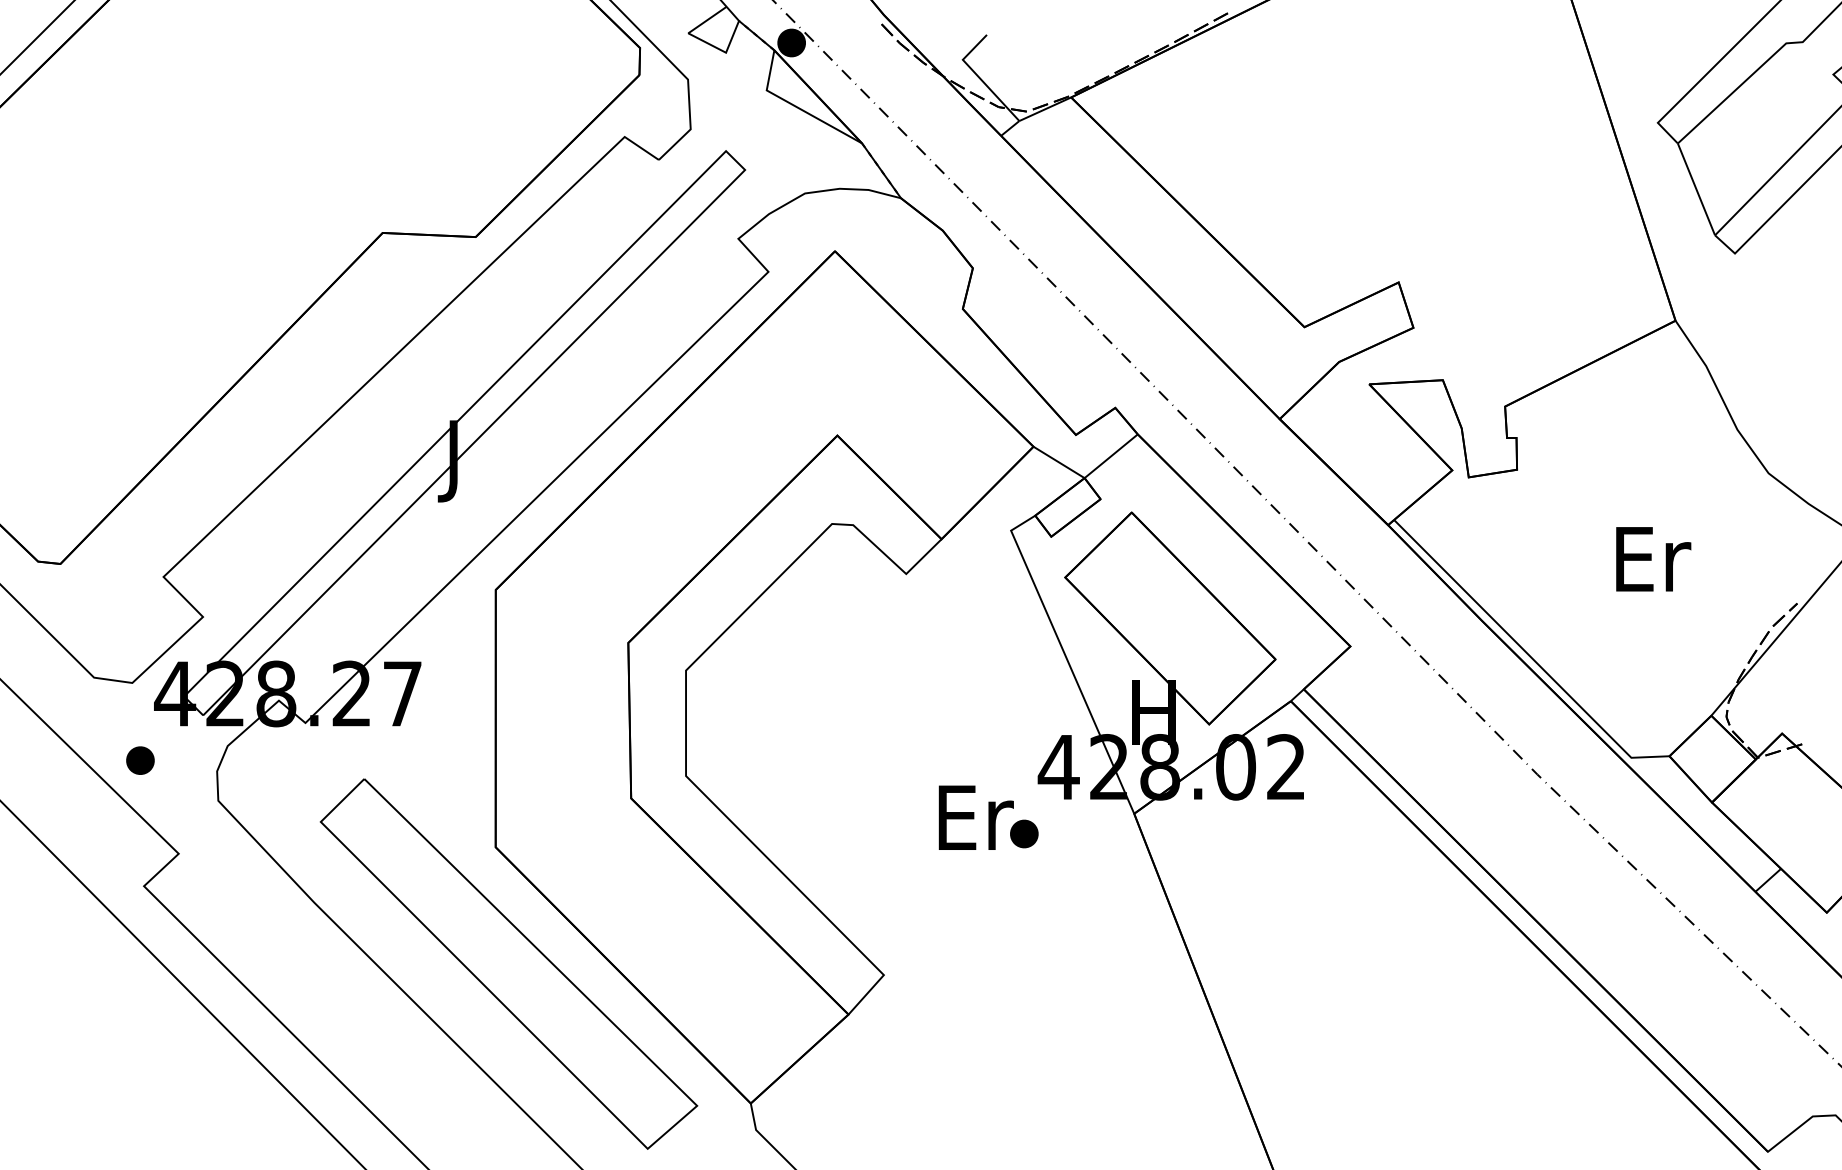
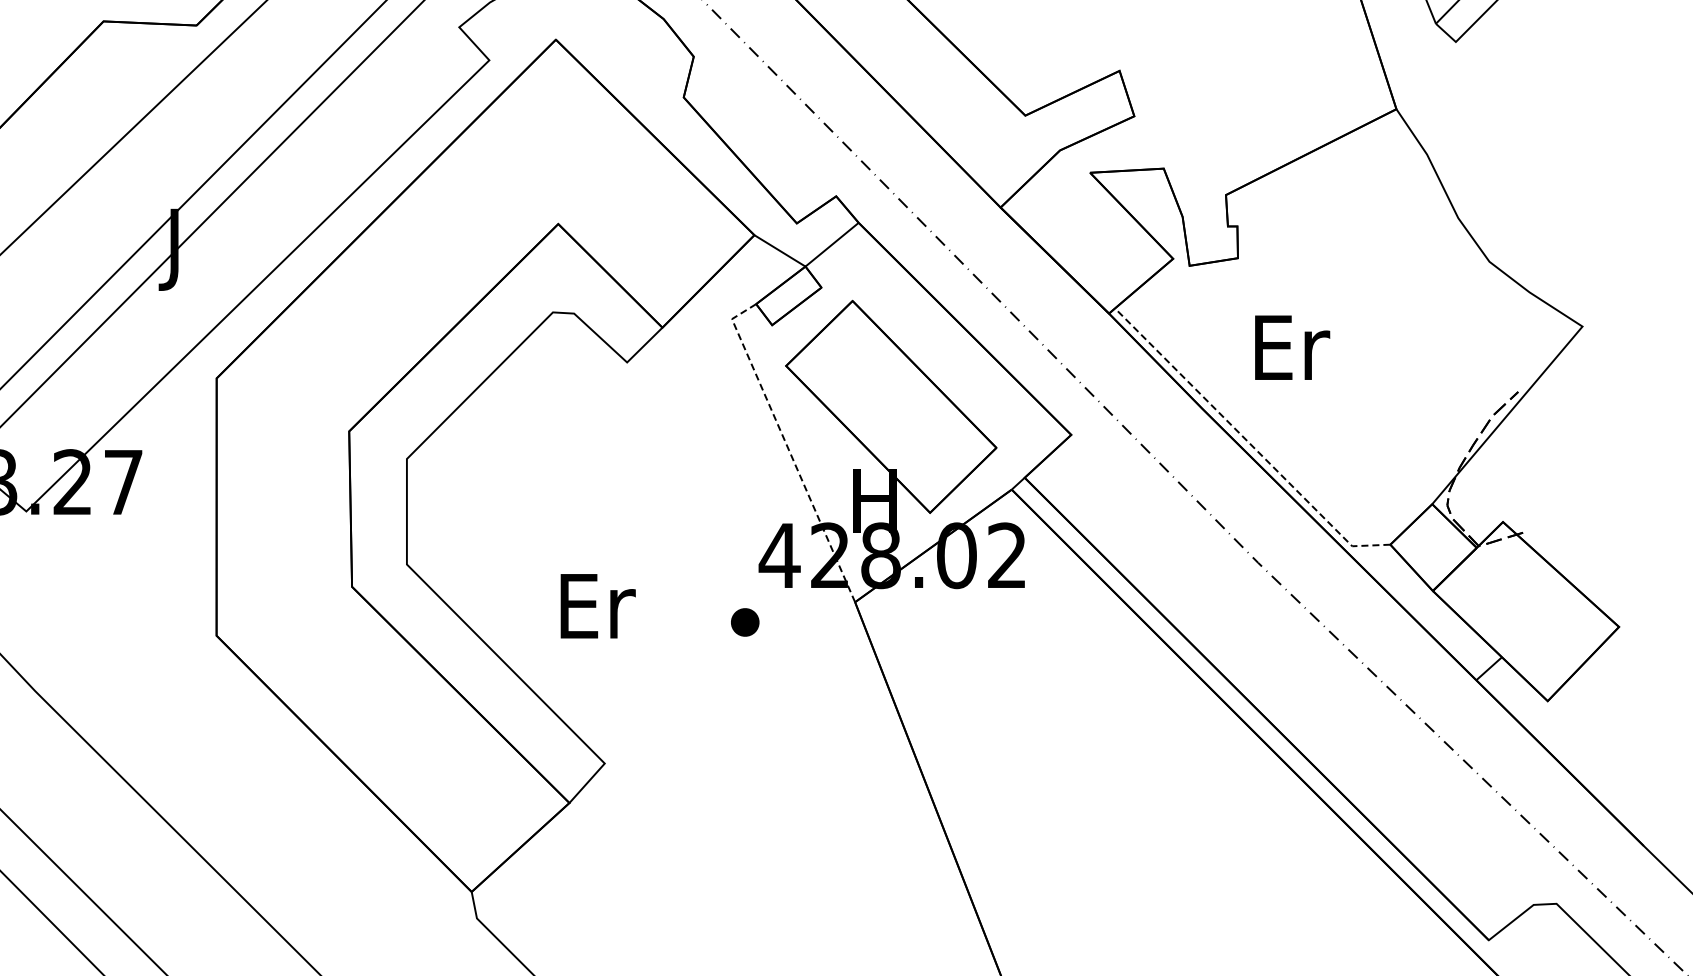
text: (1653, 559) -> (1292, 347), moved
line: (1526, 653) -> (1247, 441), solid -> dashed
line: (1066, 658) -> (787, 446), solid -> dashed
text: (975, 817) -> (597, 605), moved
part: (508, 963) -> (229, 751), removed

